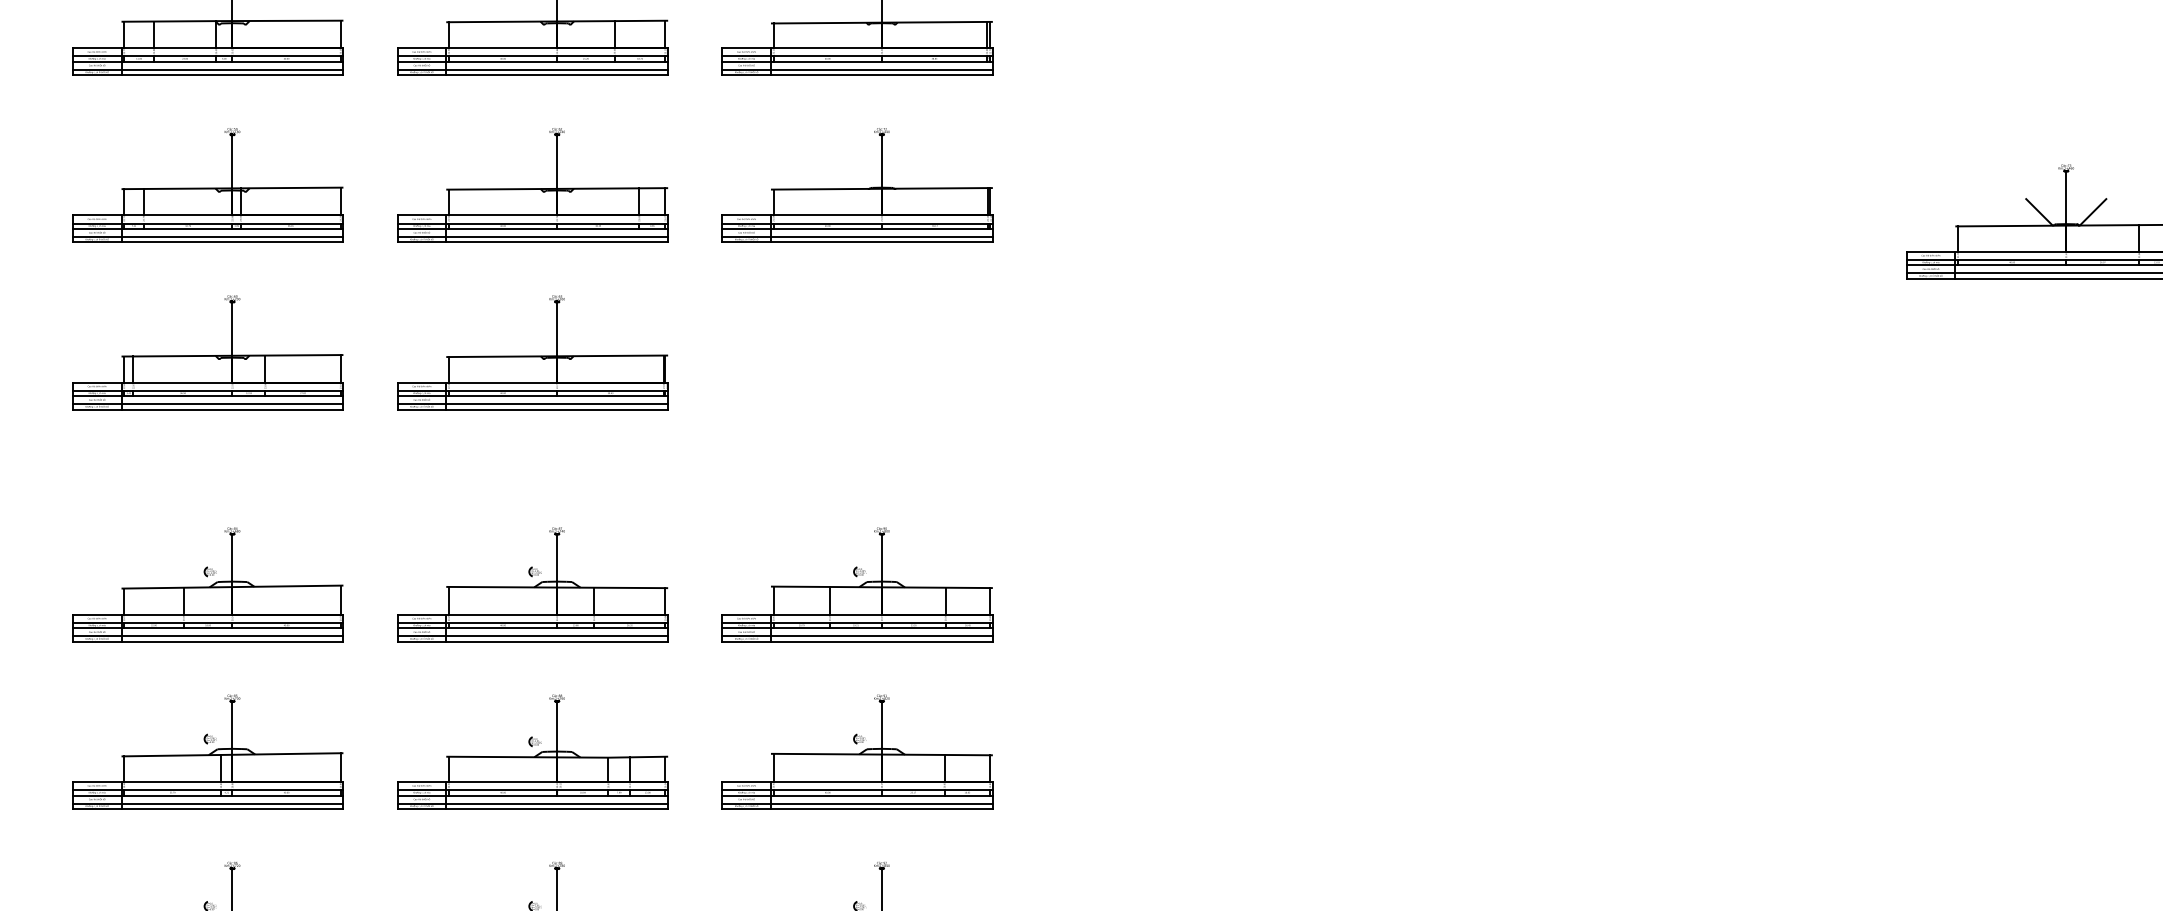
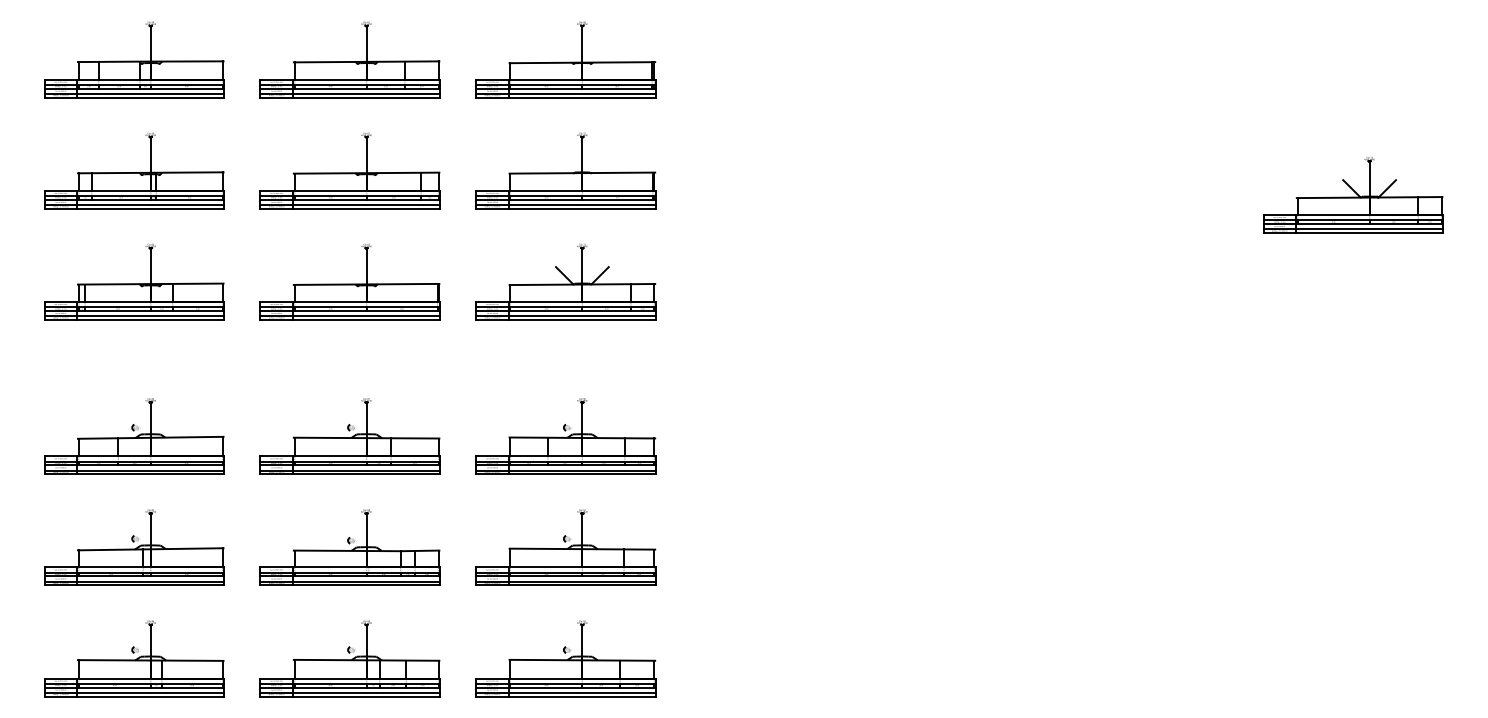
part: (856, 353) -> (565, 282), added

